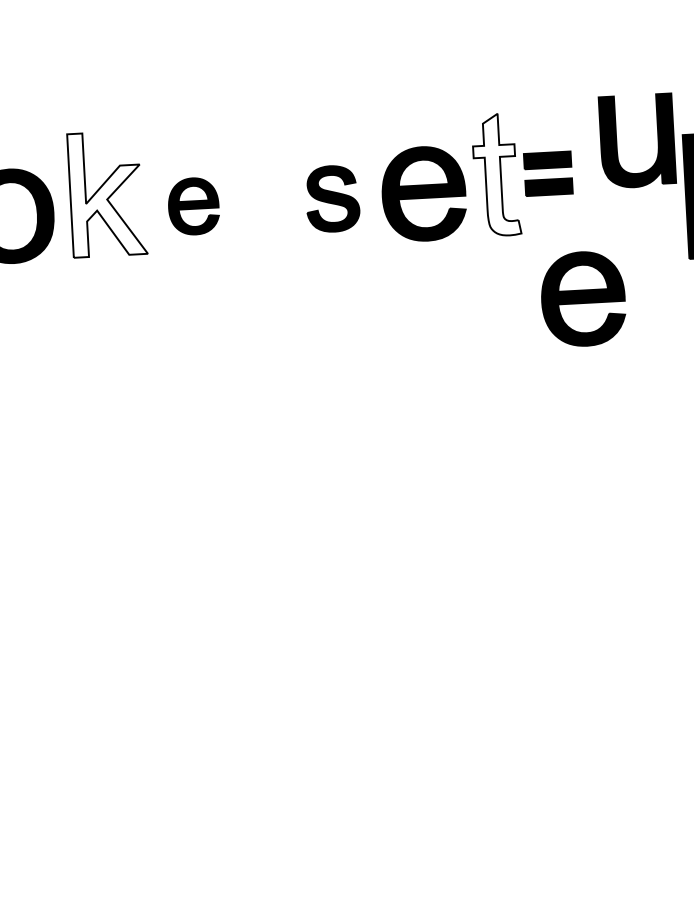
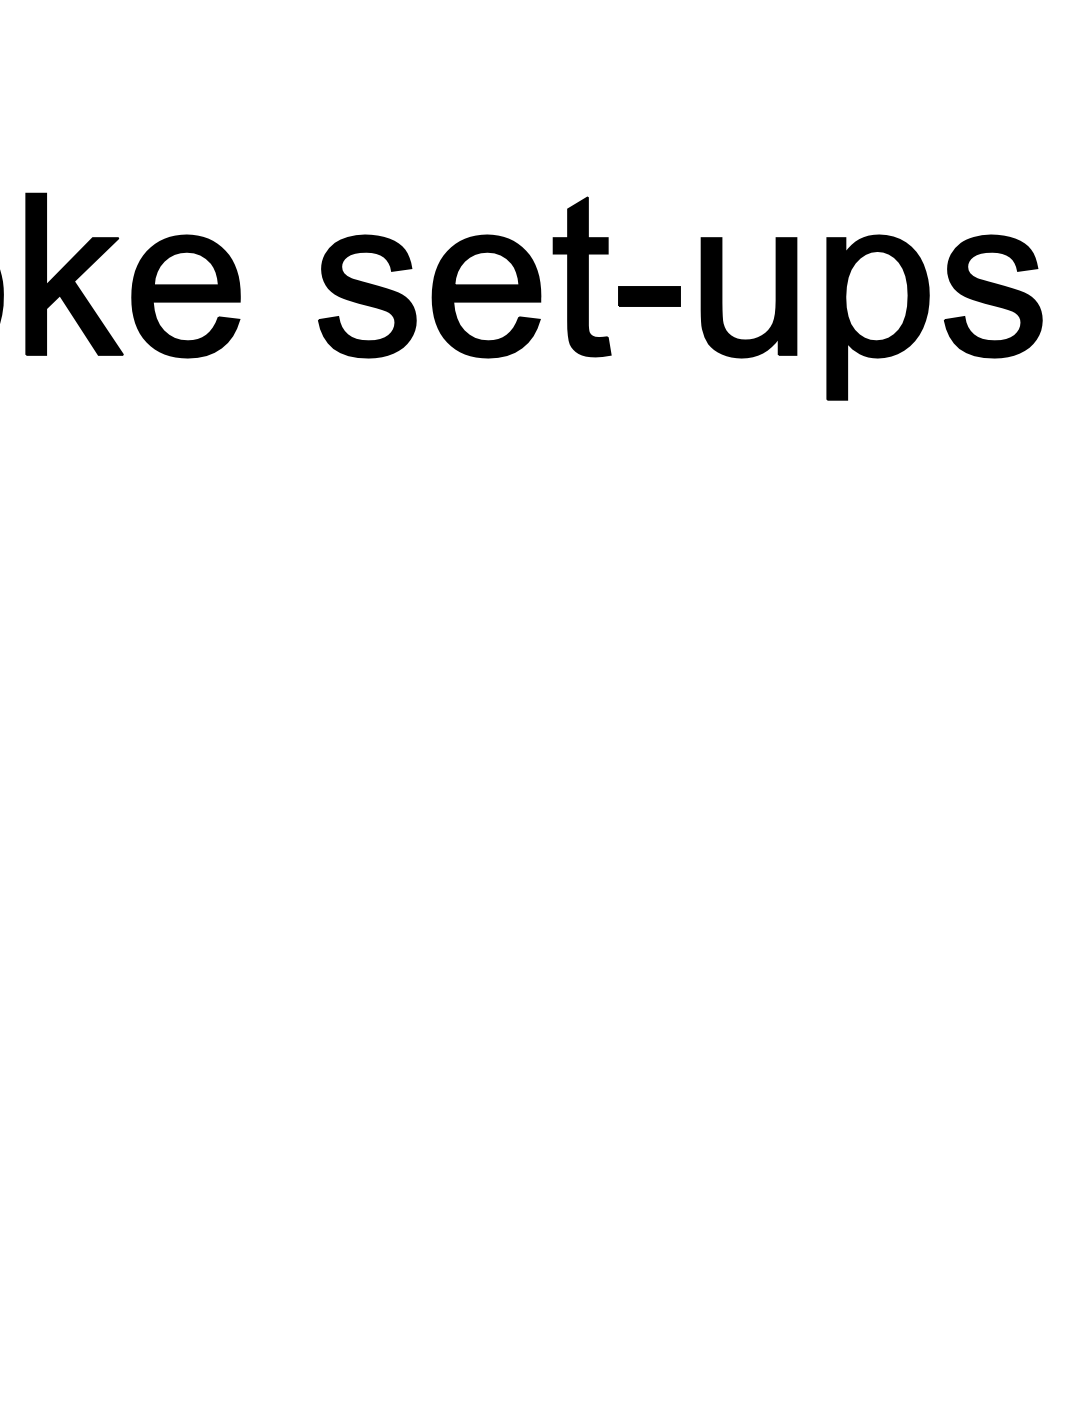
part: (617, 142) -> (722, 297), moved
part: (547, 160) -> (649, 261), removed
fill: (495, 174) -> (581, 276), added
fill: (107, 193) -> (74, 273), added
part: (332, 198) -> (367, 296), size x1.43
part: (193, 206) -> (185, 296), size x1.67
part: (583, 299) -> (686, 444), removed

